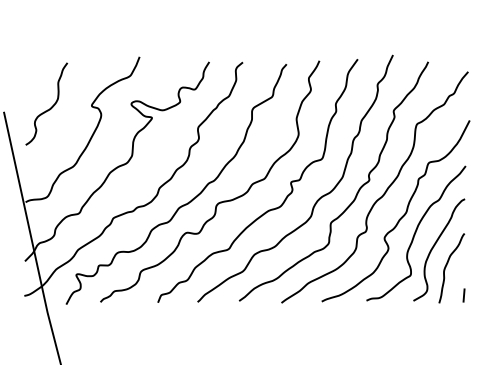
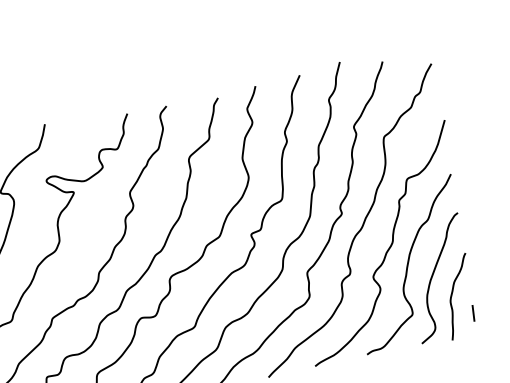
line: (463, 295) -> (472, 313), moved

